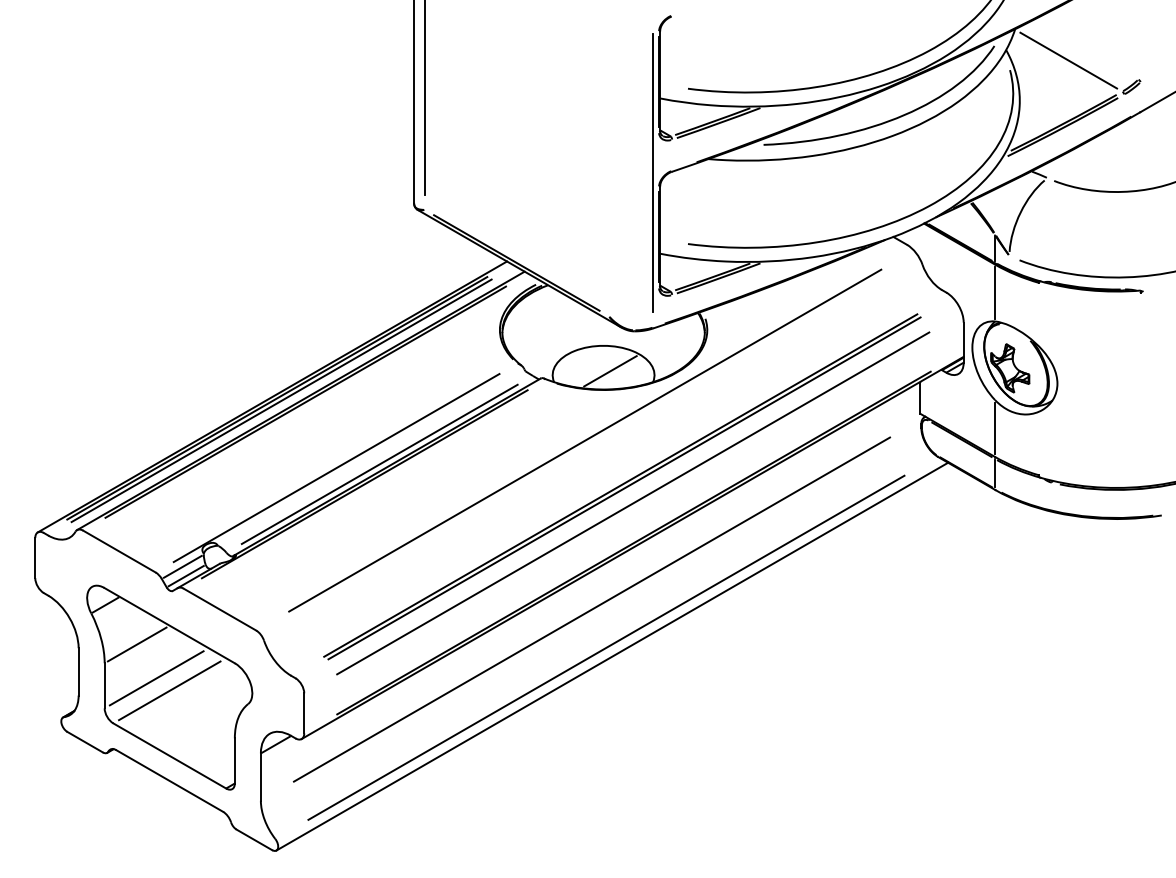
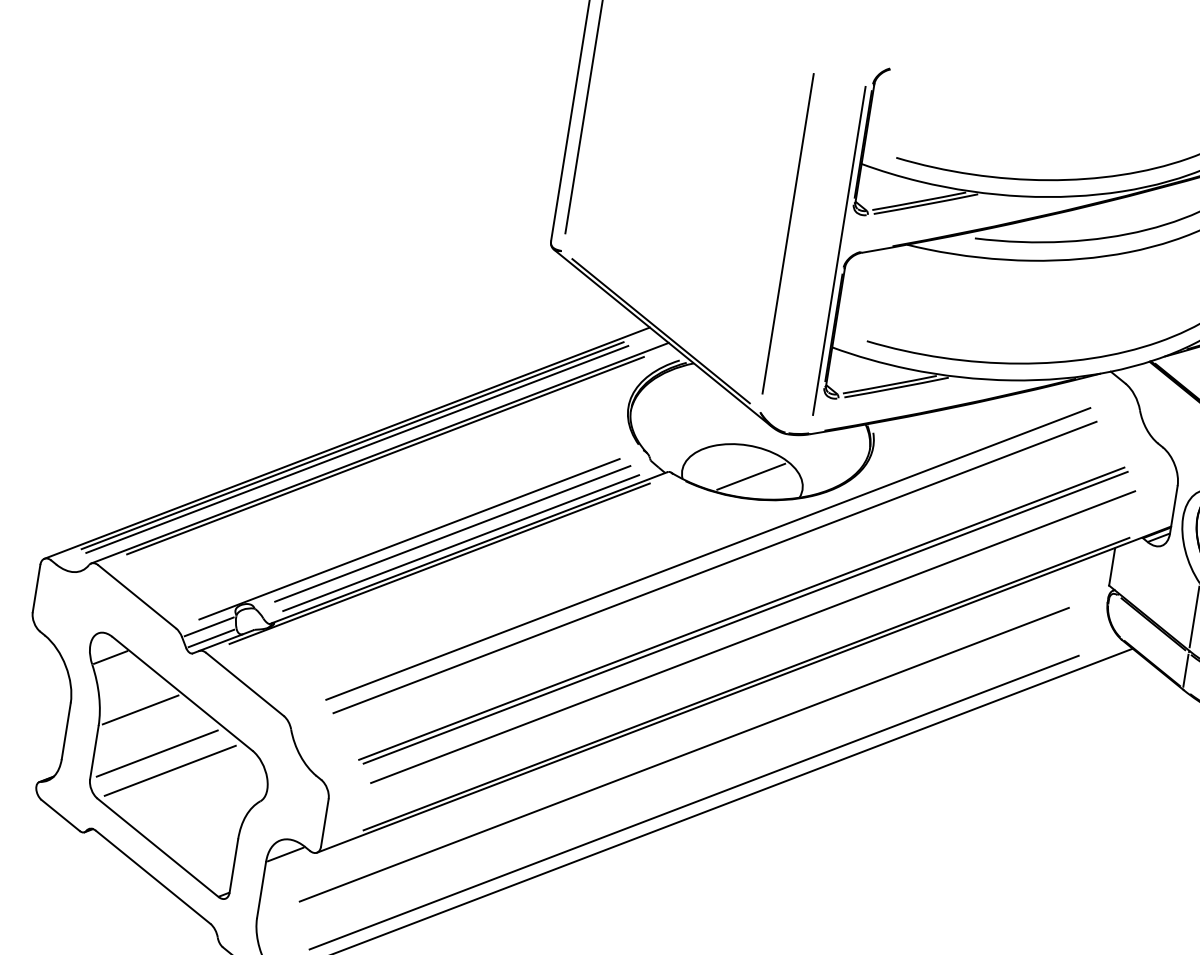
line: (608, 165) -> (787, 233), added
line: (592, 450) -> (715, 566), added
line: (371, 457) -> (452, 533), added

